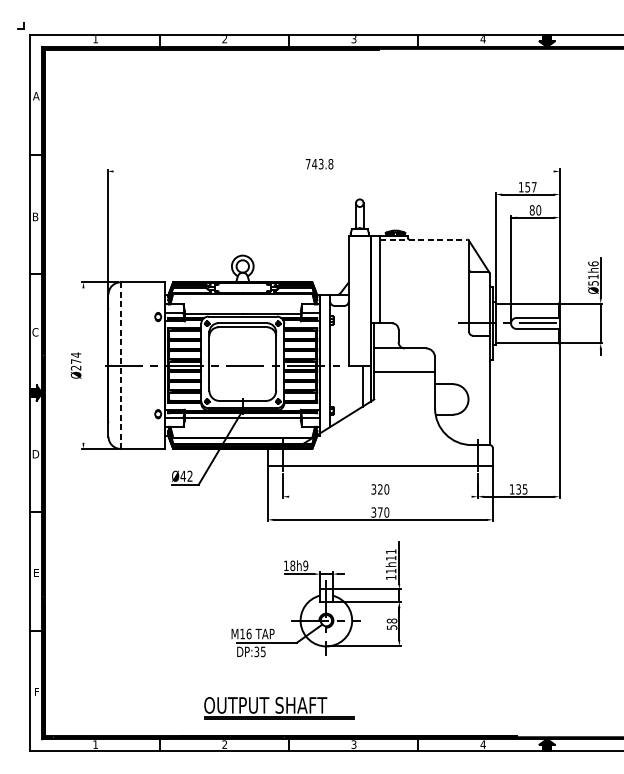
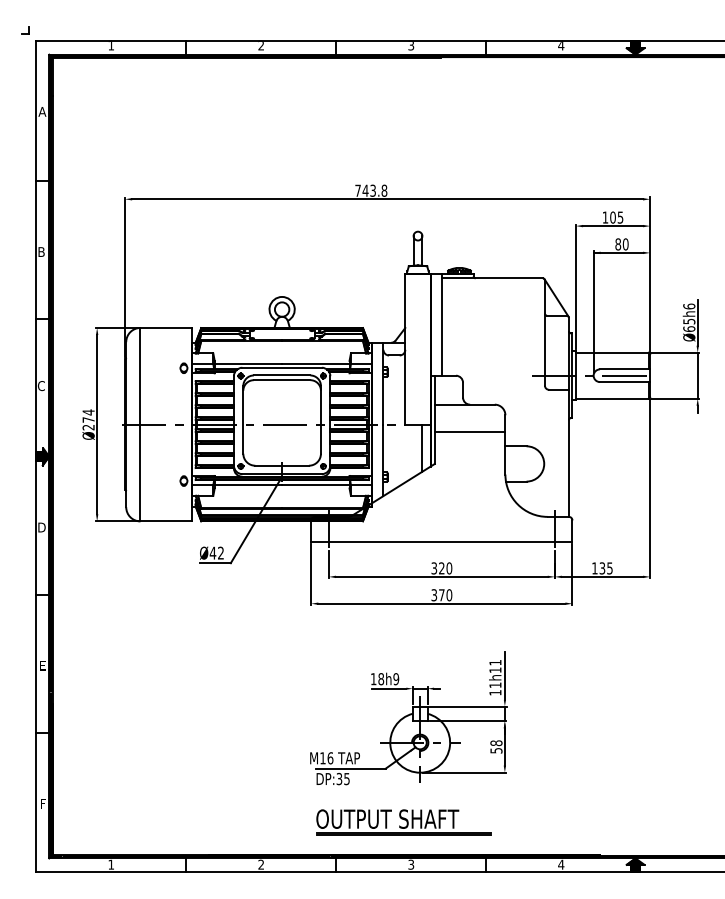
line: (333, 171) -> (387, 199), added
text: (530, 187) -> (616, 217), 157 -> 105
line: (423, 239) -> (492, 278), dashed -> solid
text: (593, 279) -> (689, 324), Ø51h6 -> Ø65h6
line: (83, 365) -> (97, 424), added
line: (120, 365) -> (140, 424), dashed -> solid
line: (380, 496) -> (441, 576), added
part: (316, 599) -> (408, 718), moved
part: (279, 708) -> (403, 822), moved

